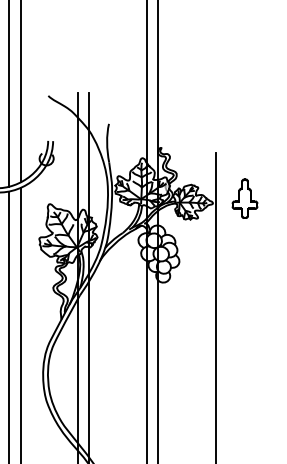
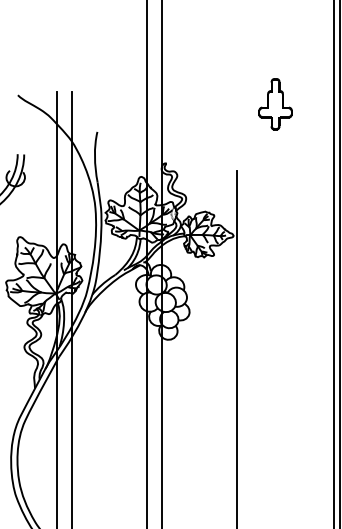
part: (244, 198) -> (274, 103), moved

